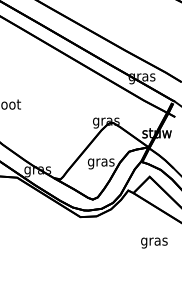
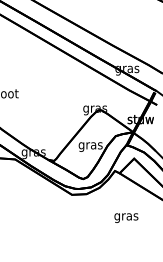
text: (154, 242) -> (126, 217), moved

